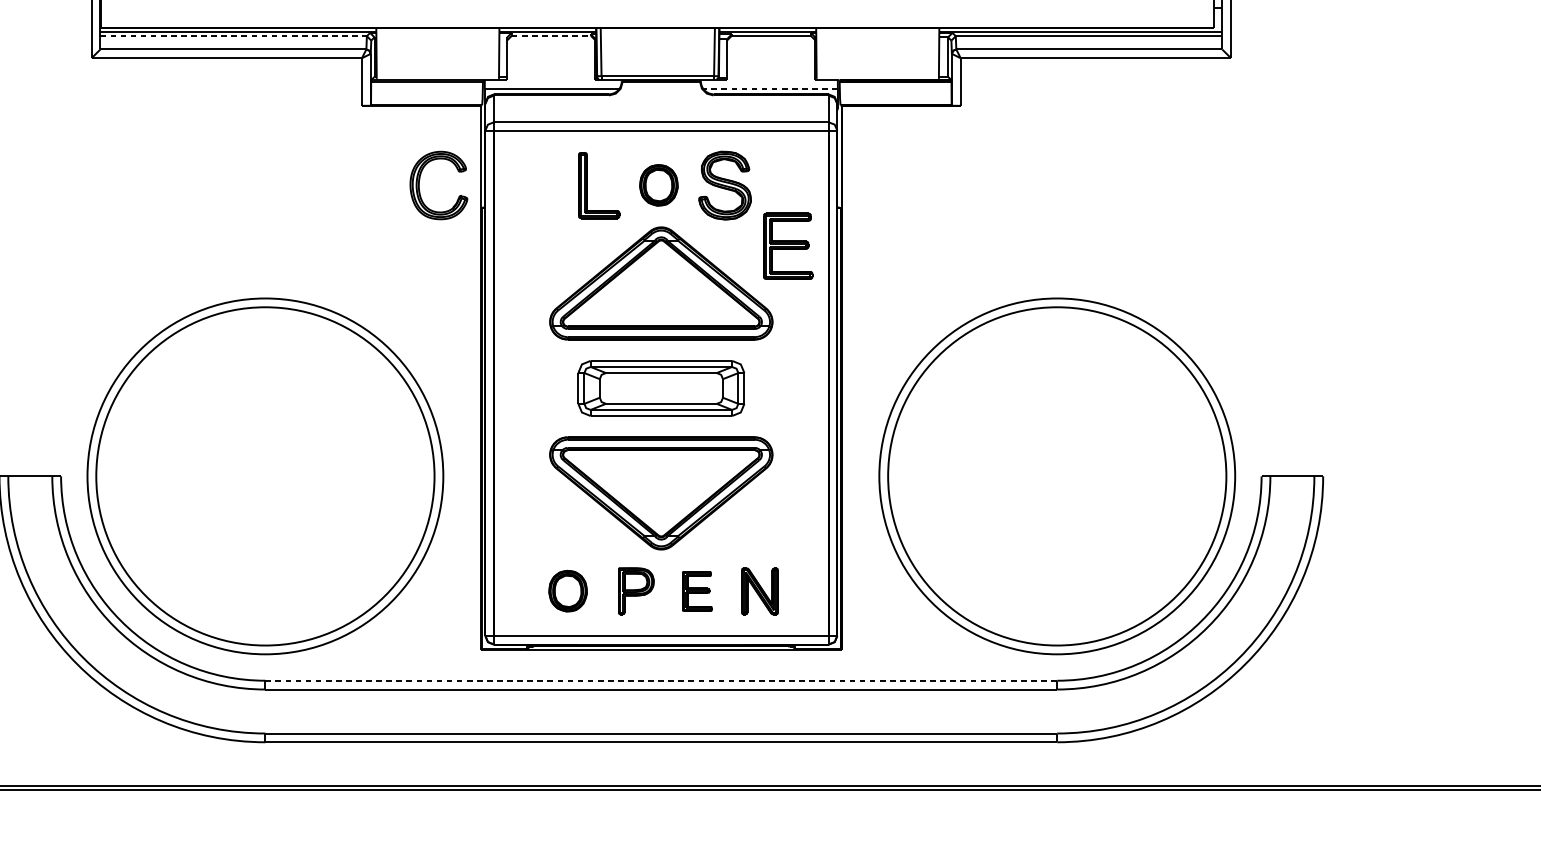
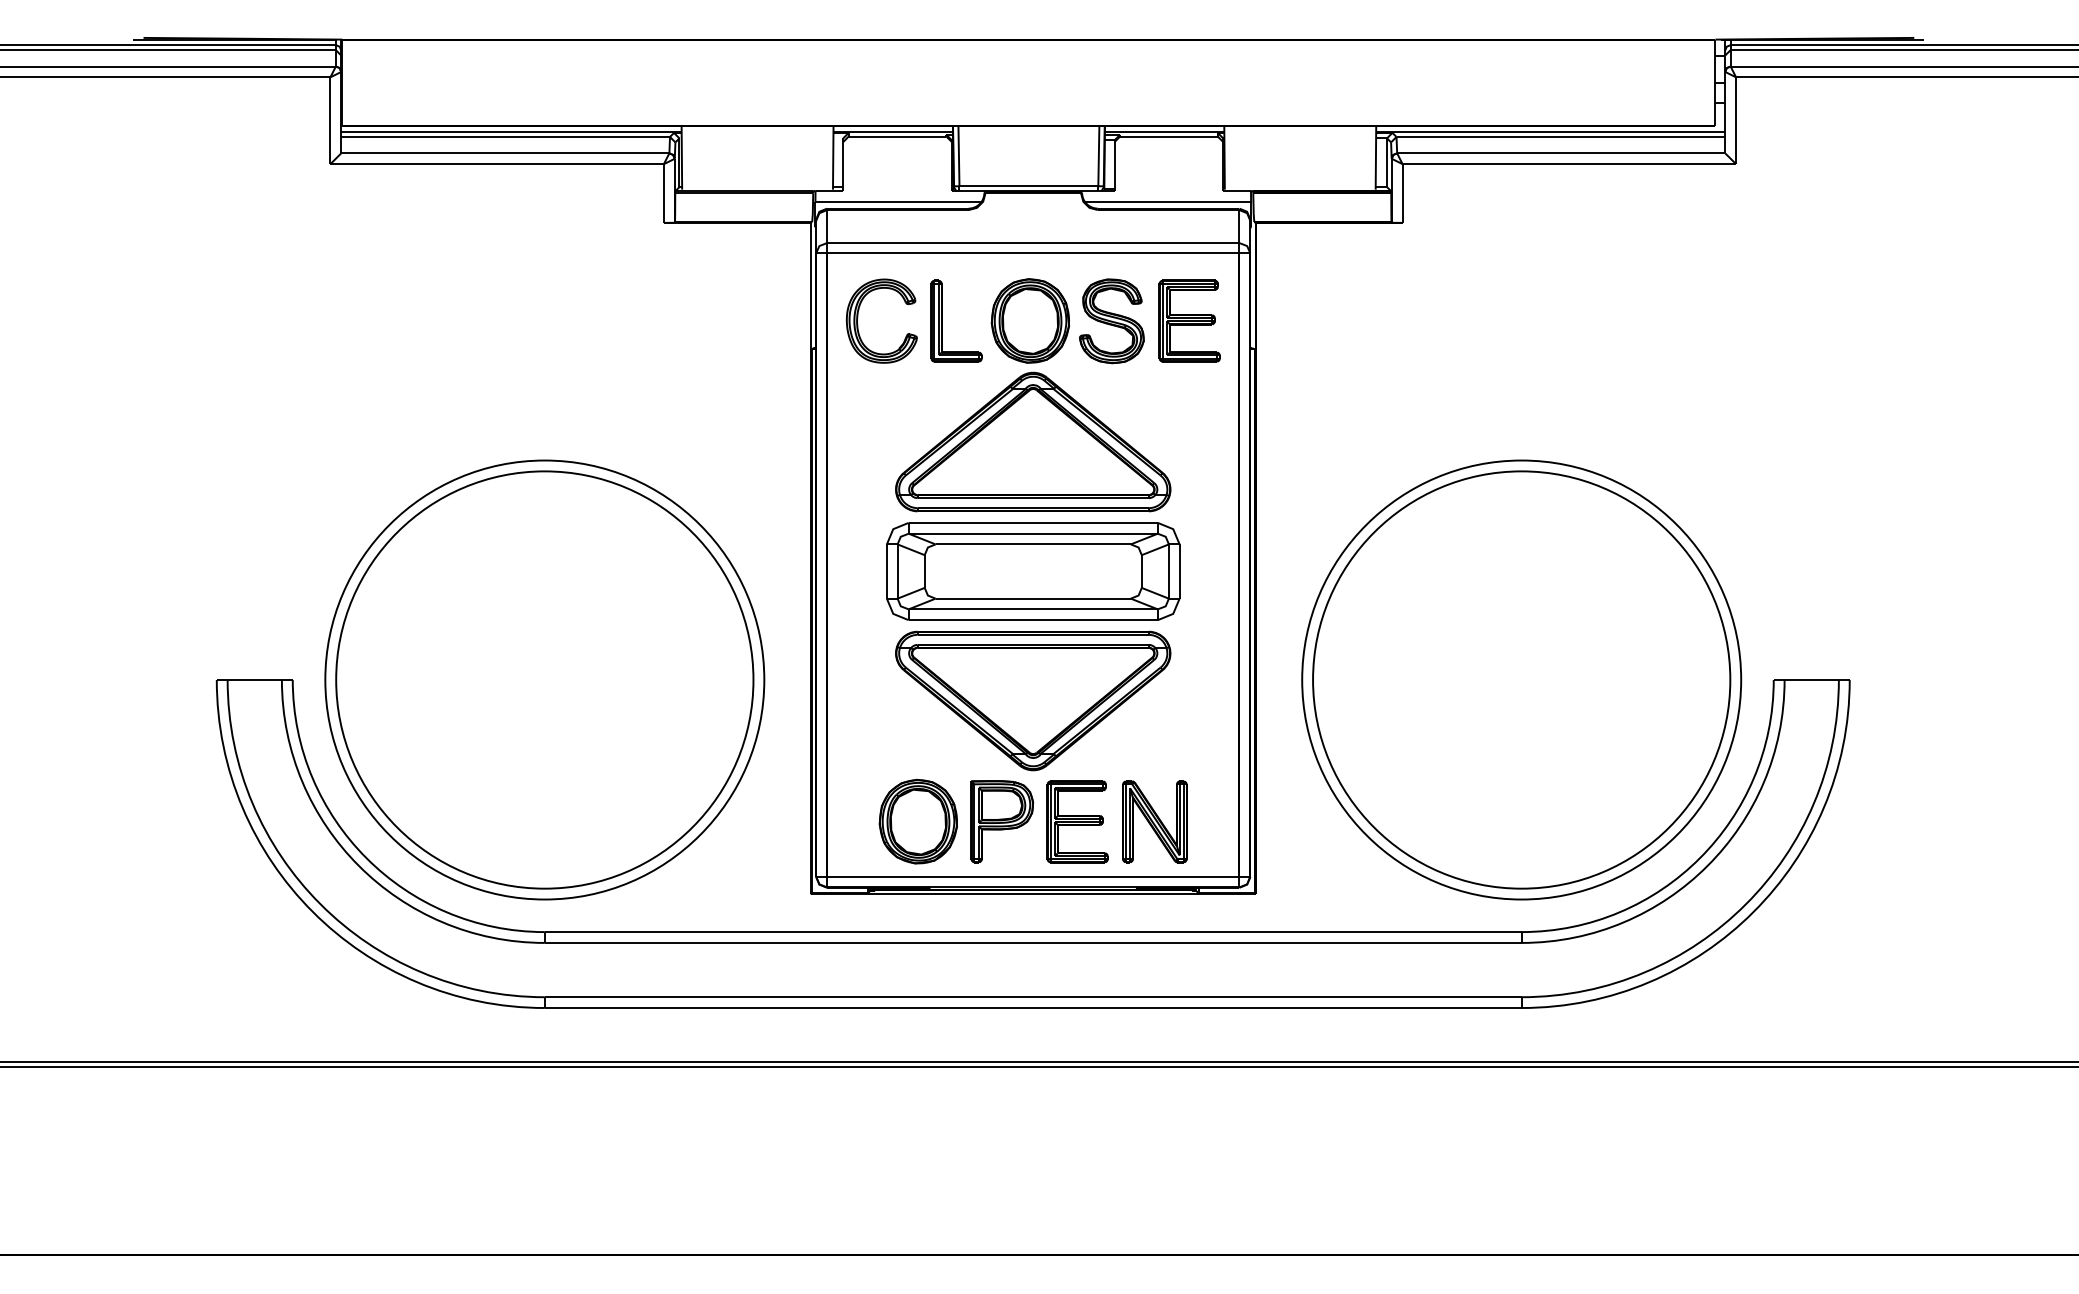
line: (234, 35) -> (506, 136), dashed -> solid
line: (551, 35) -> (897, 136), dashed -> solid
line: (770, 89) -> (1168, 202), dashed -> solid
part: (419, 182) -> (858, 317), moved
part: (658, 184) -> (1029, 320), size x1.67
part: (787, 245) -> (1189, 320), moved
part: (661, 388) -> (1033, 571), size x1.43
part: (567, 591) -> (917, 821), size x1.67
part: (636, 591) -> (1002, 821), size x1.43
part: (697, 591) -> (1077, 821), size x1.67
part: (759, 591) -> (1154, 821), size x1.43
line: (661, 681) -> (1033, 932), dashed -> solid

